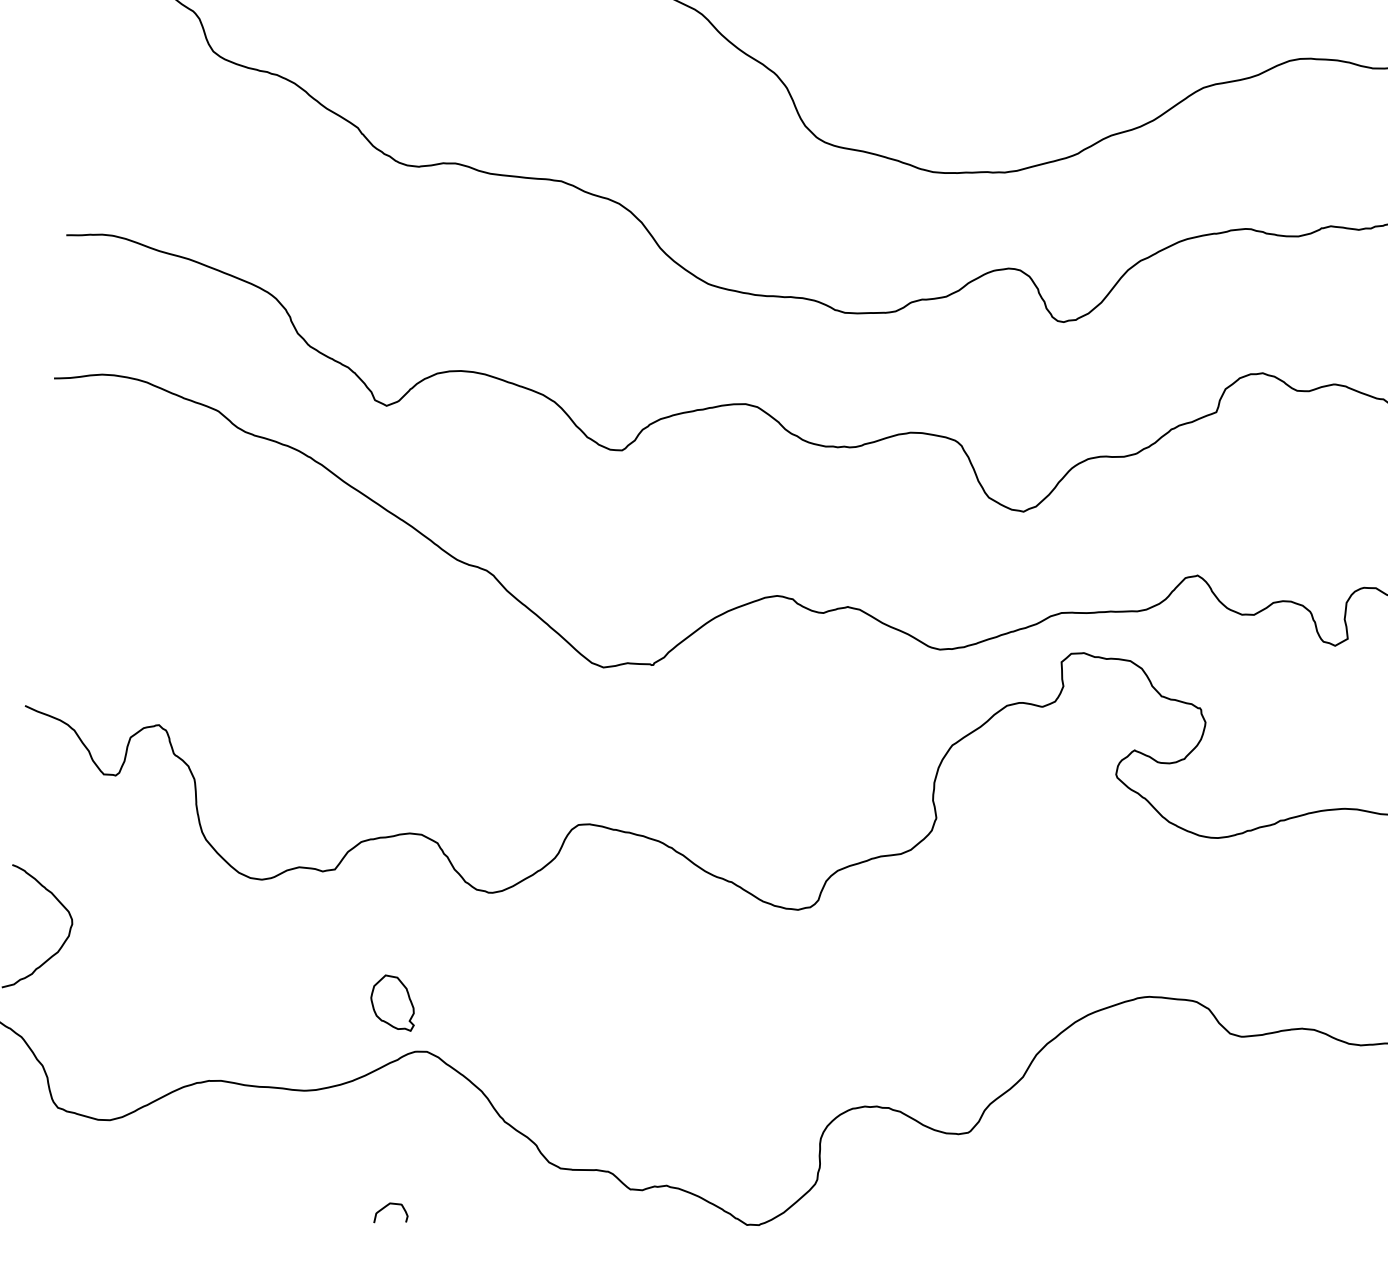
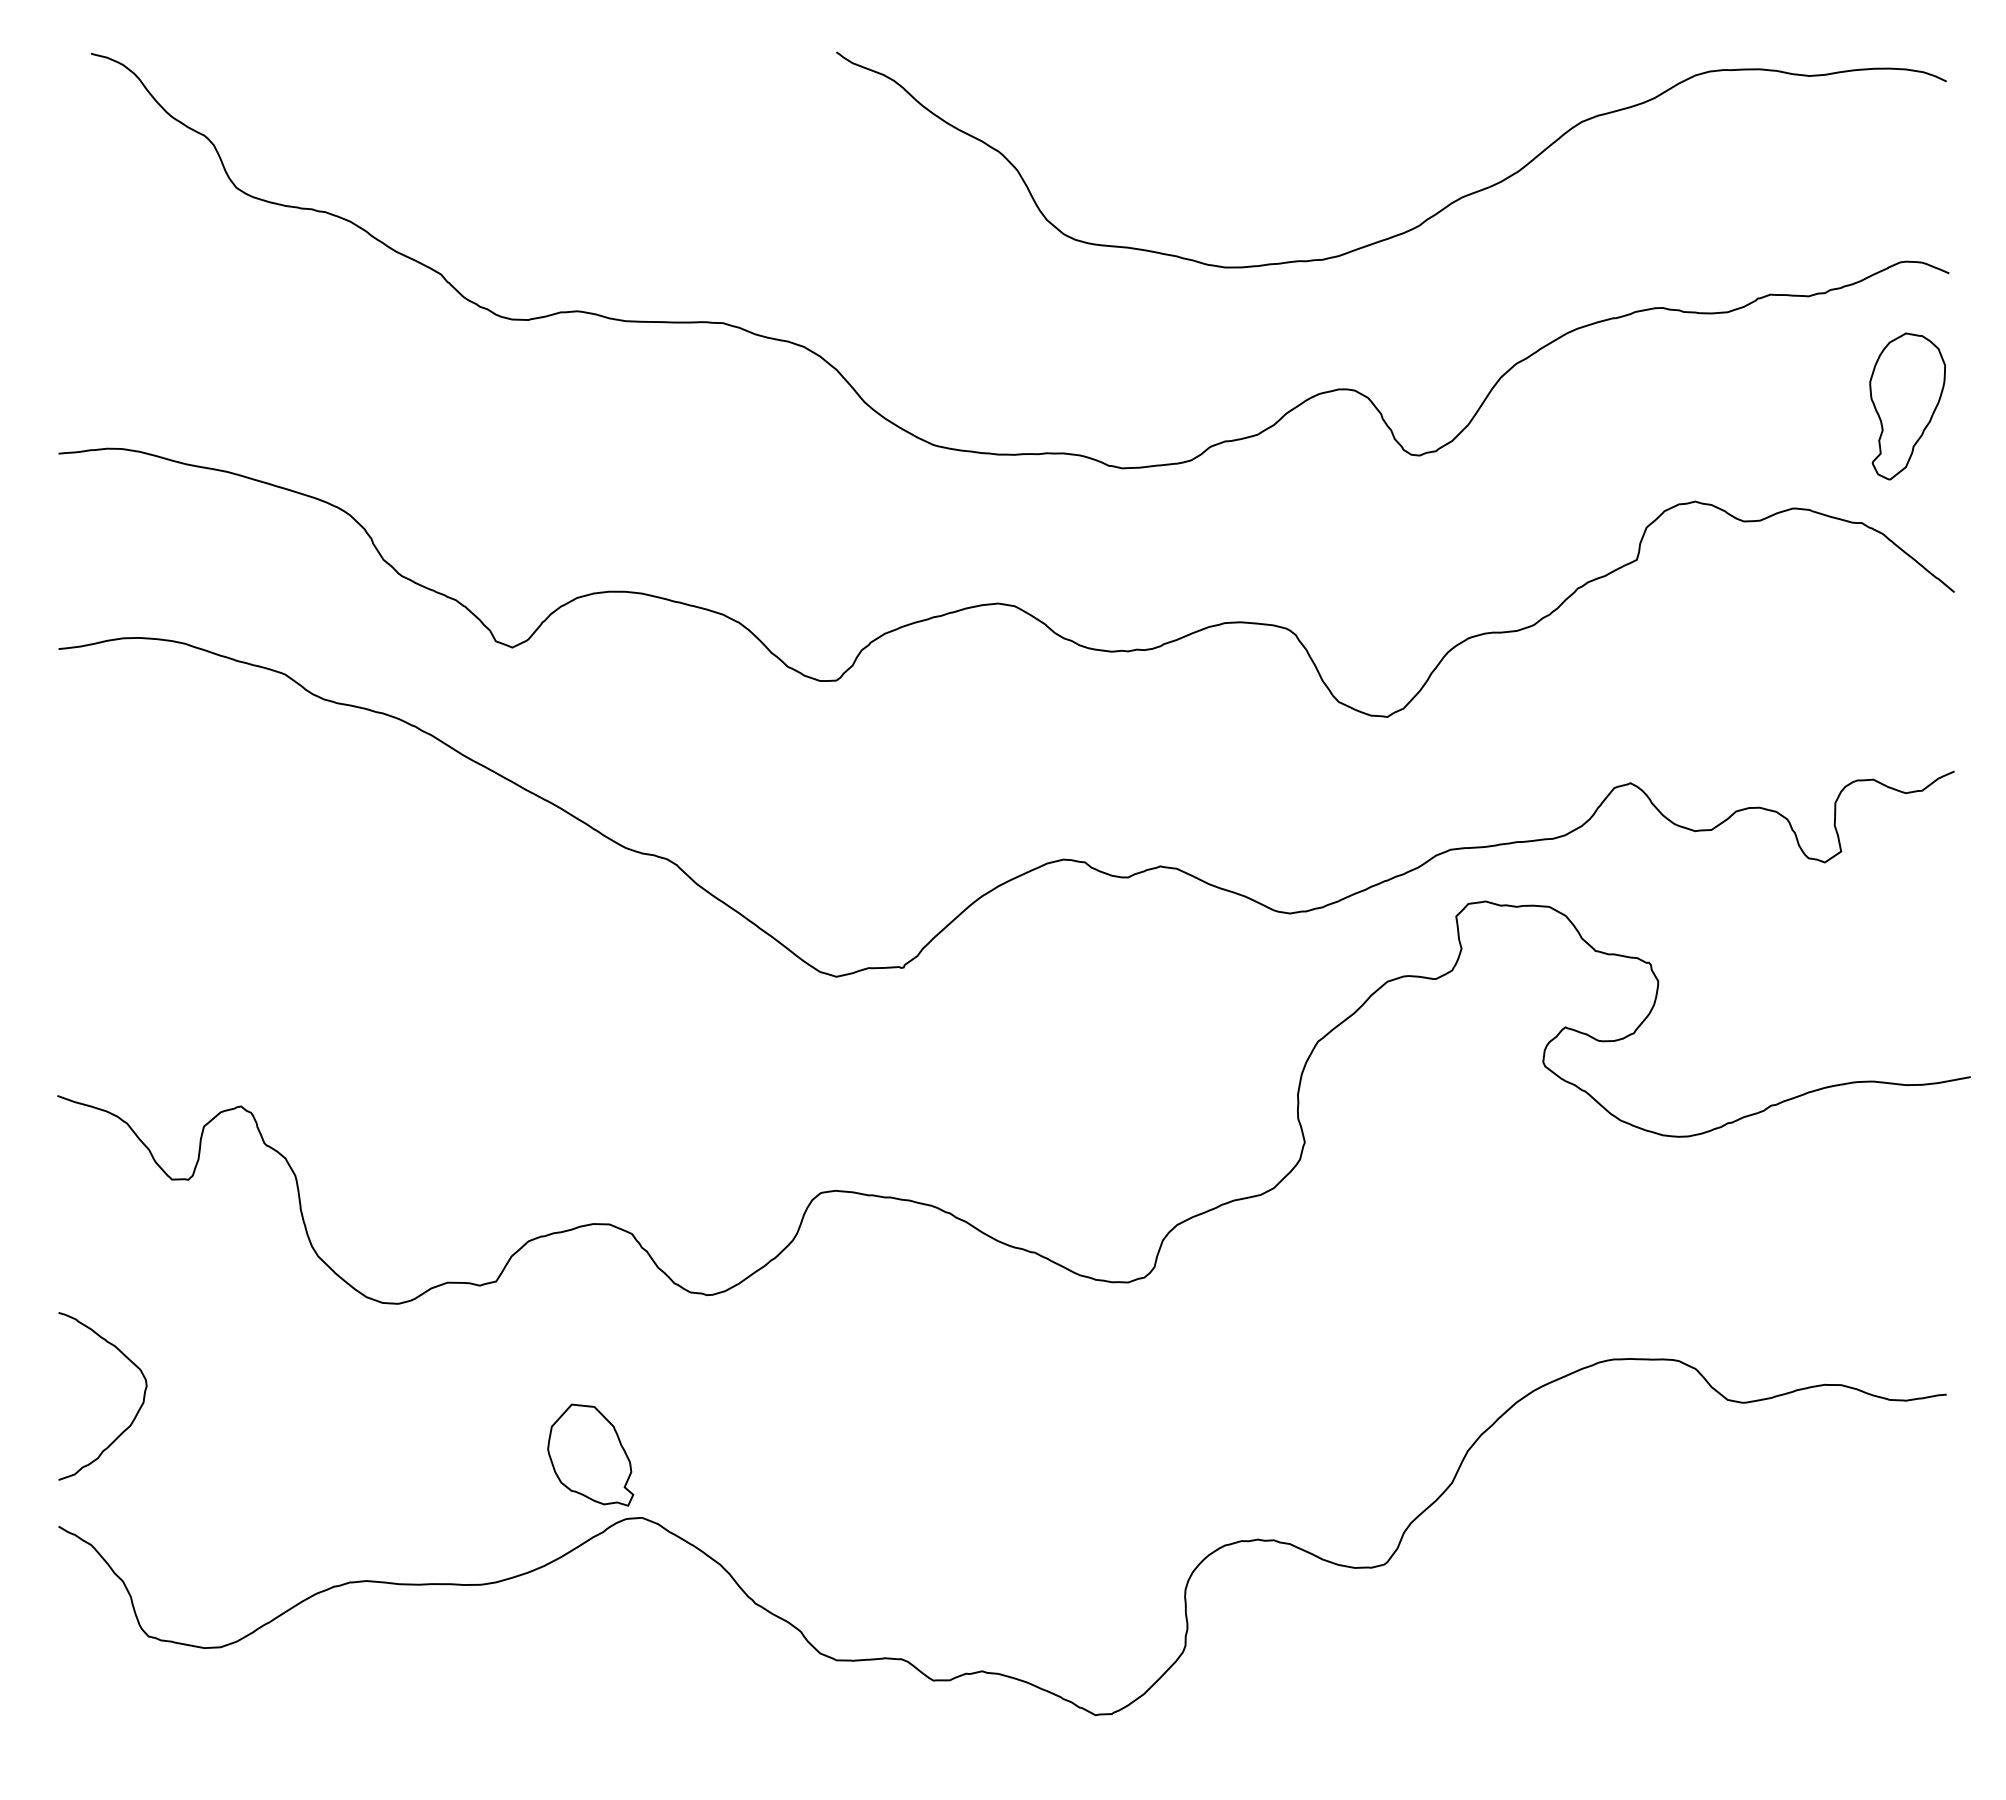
part: (393, 1002) -> (590, 1455), size x1.4
curve: (386, 1206) -> (605, 1732), removed

